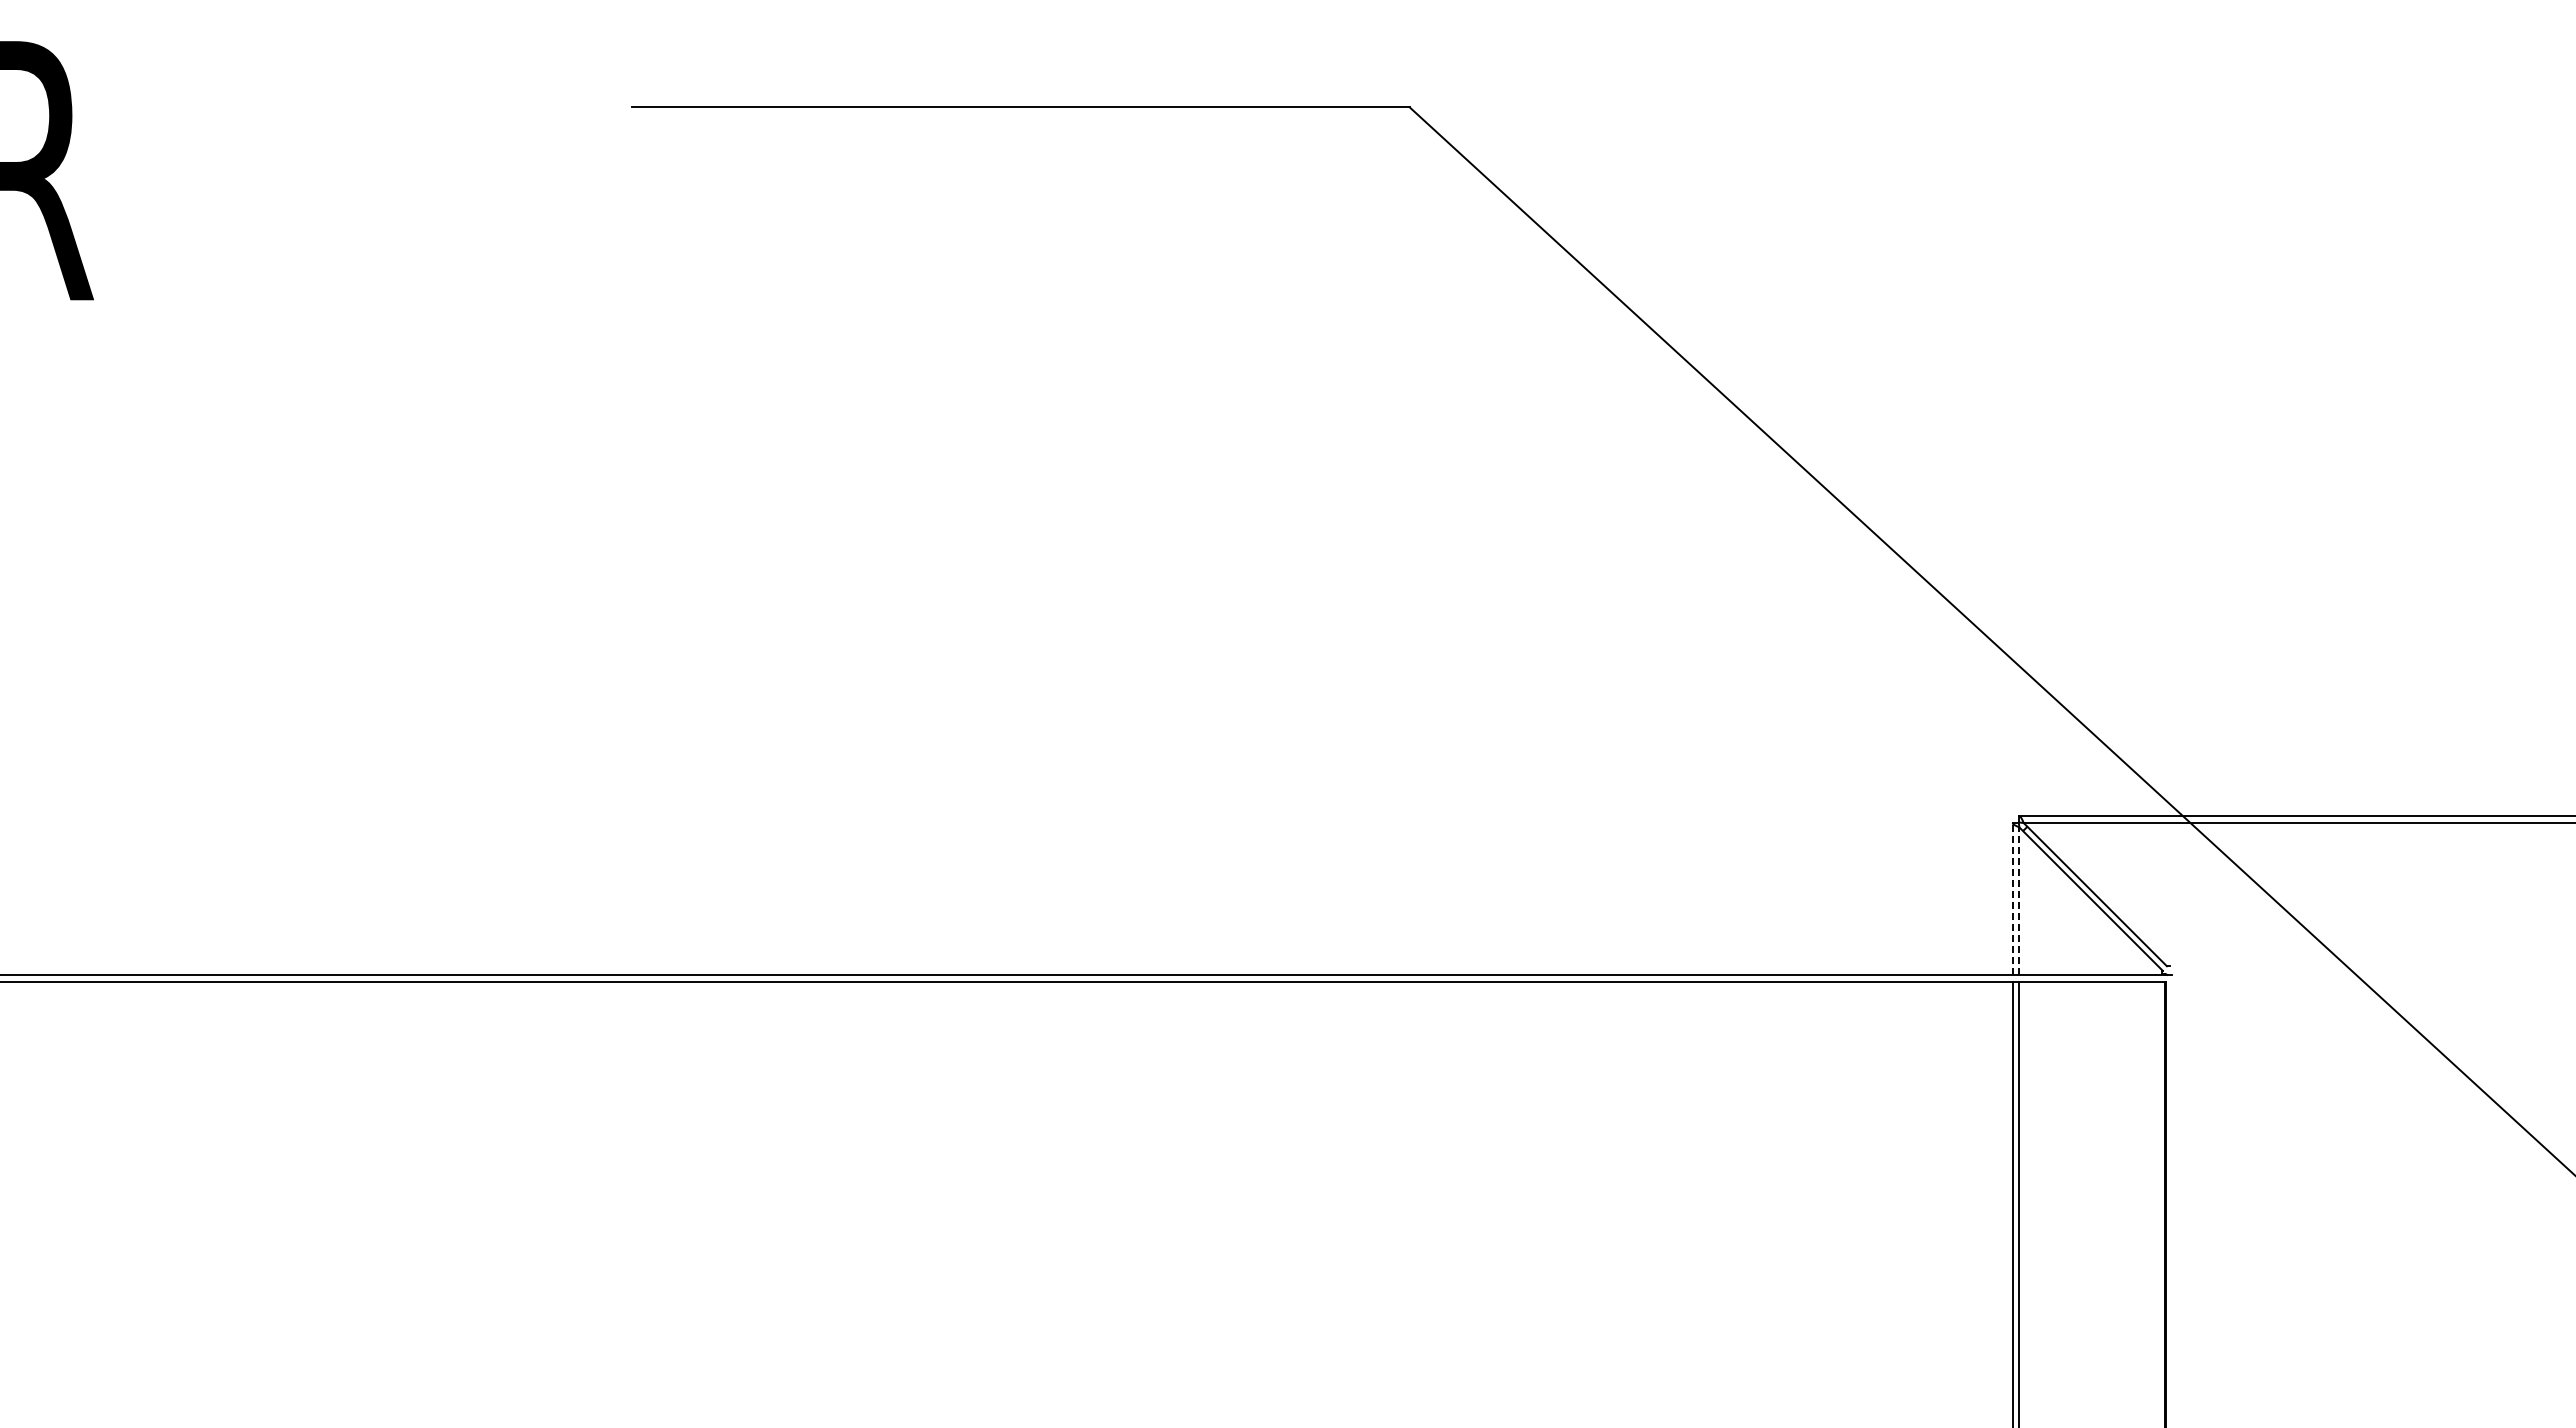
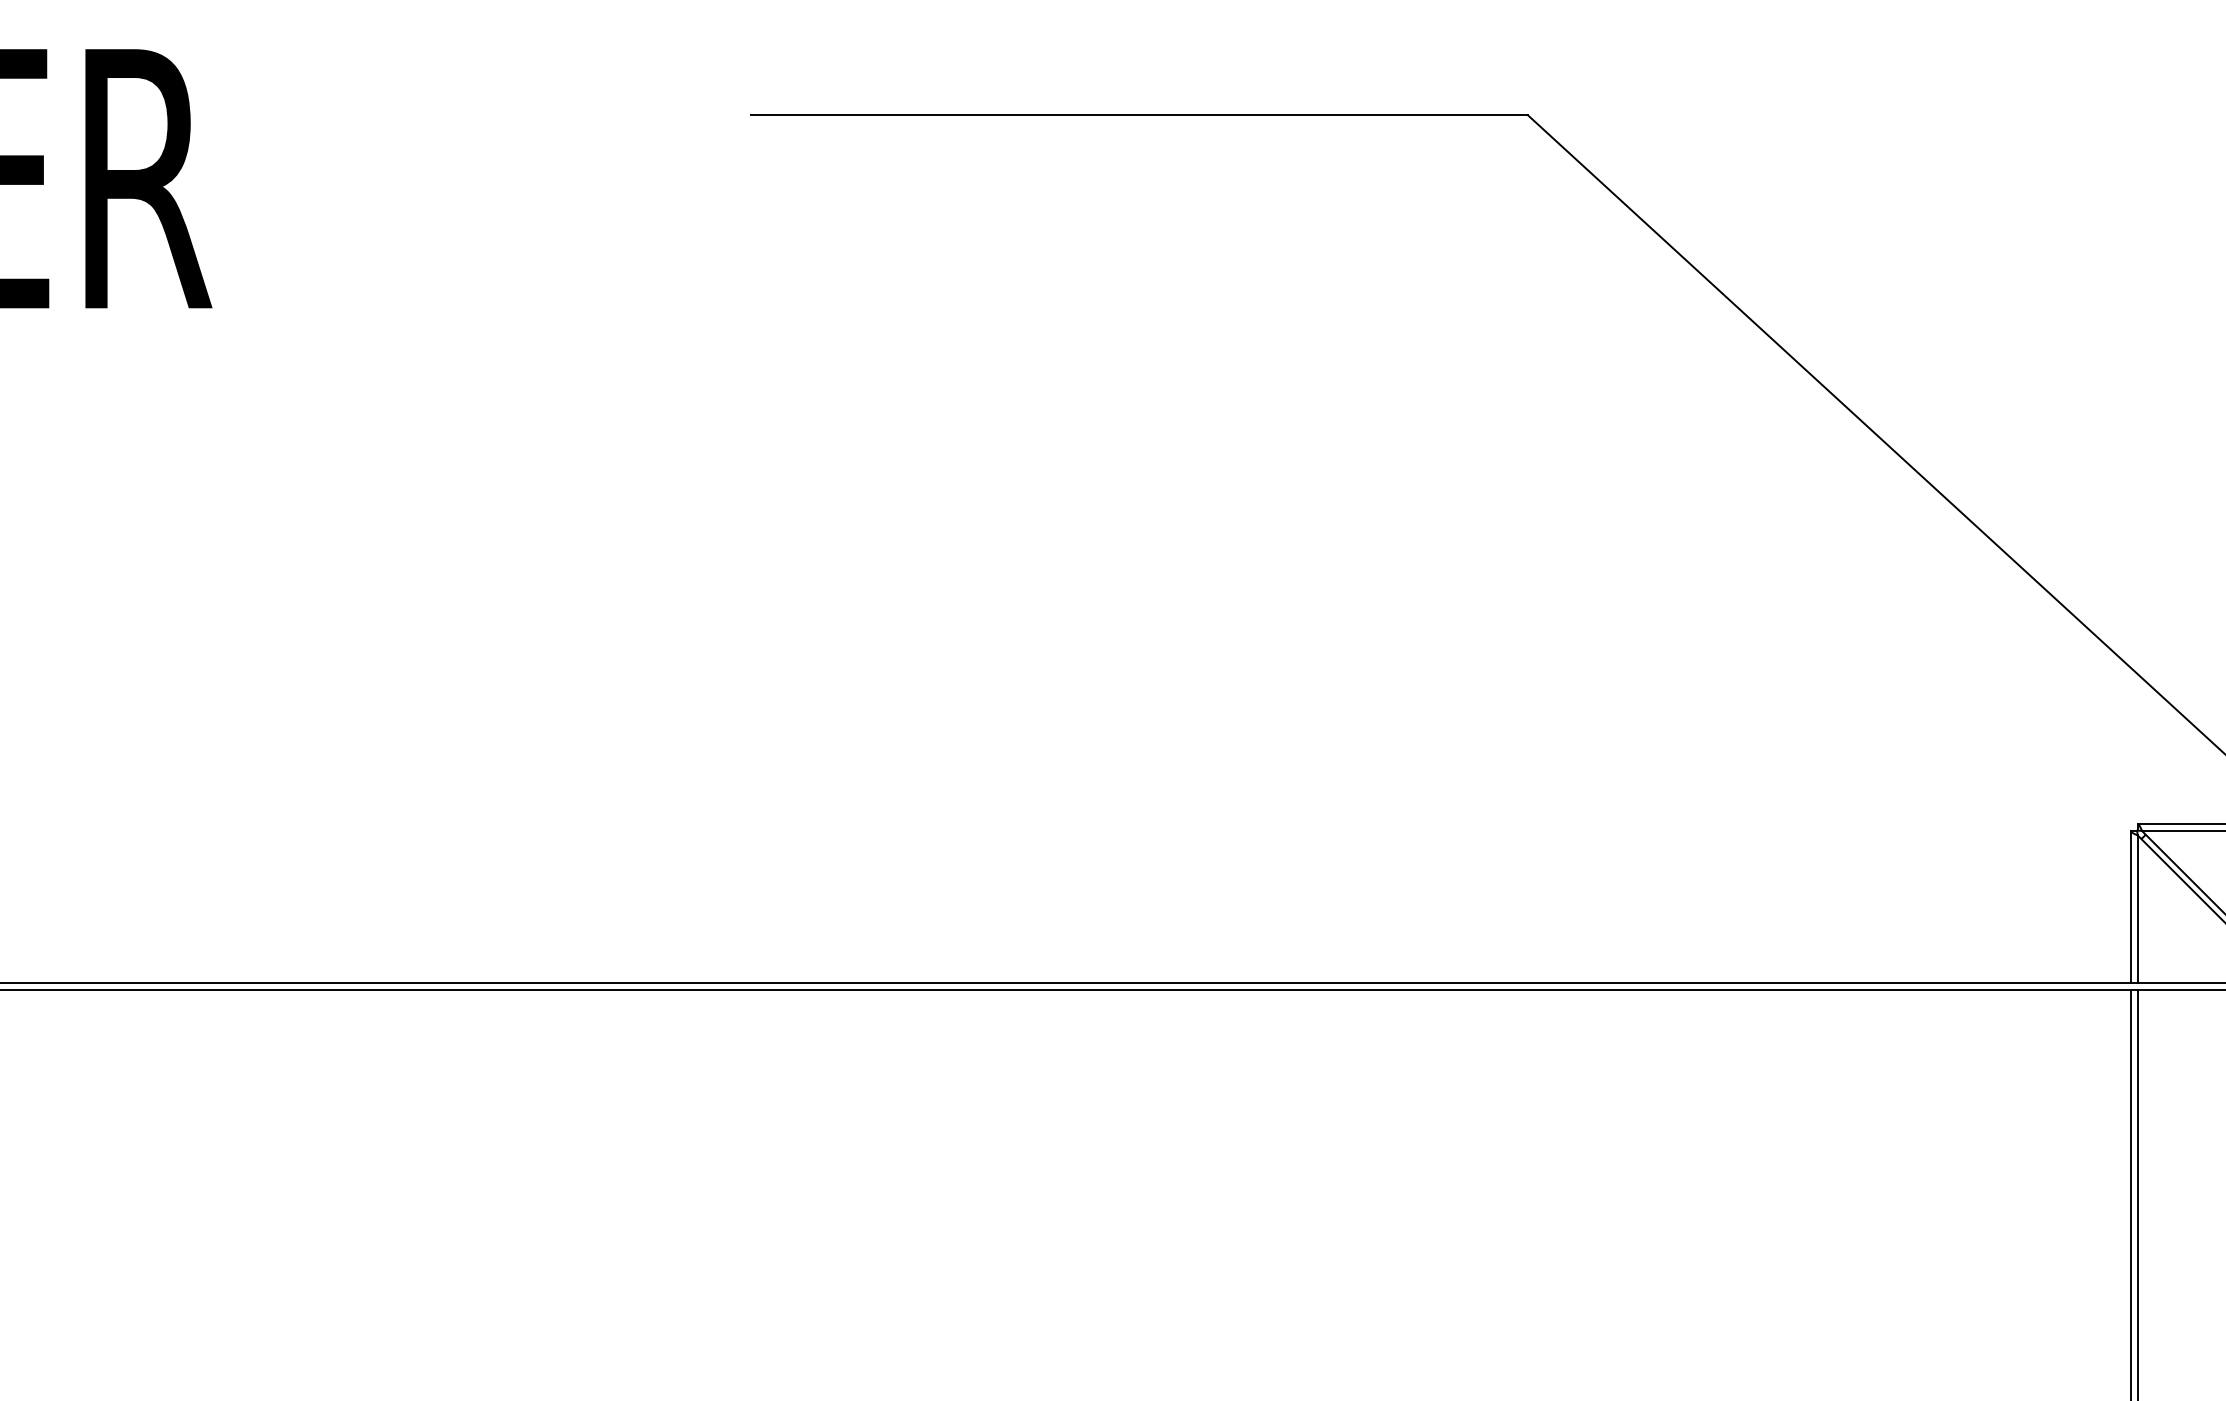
line: (2012, 898) -> (2130, 906), dashed -> solid
line: (2019, 900) -> (2137, 908), dashed -> solid

